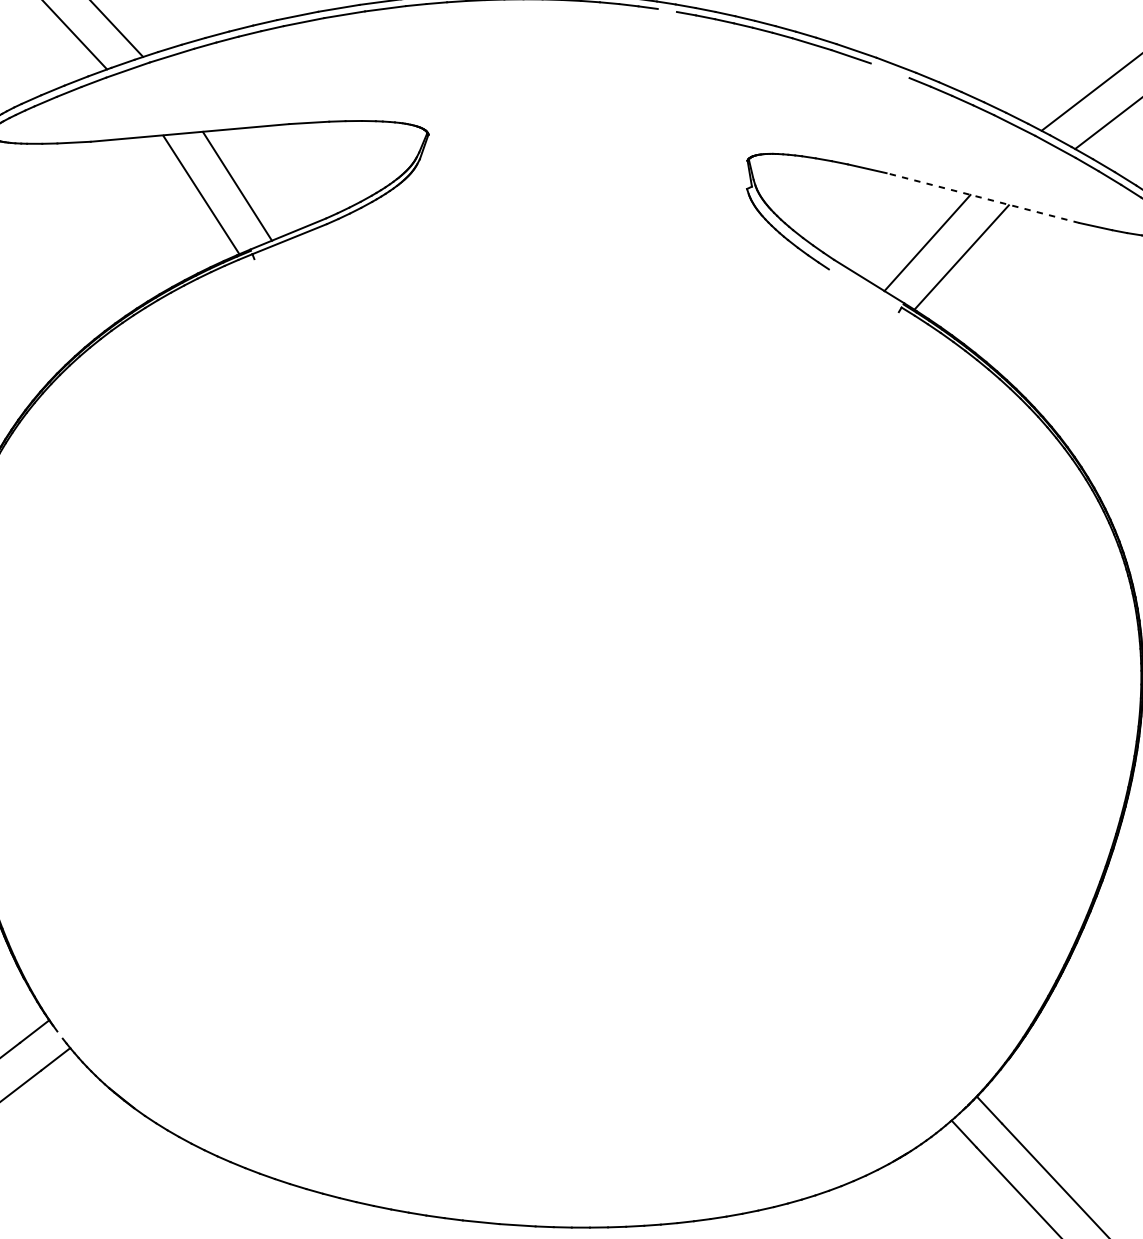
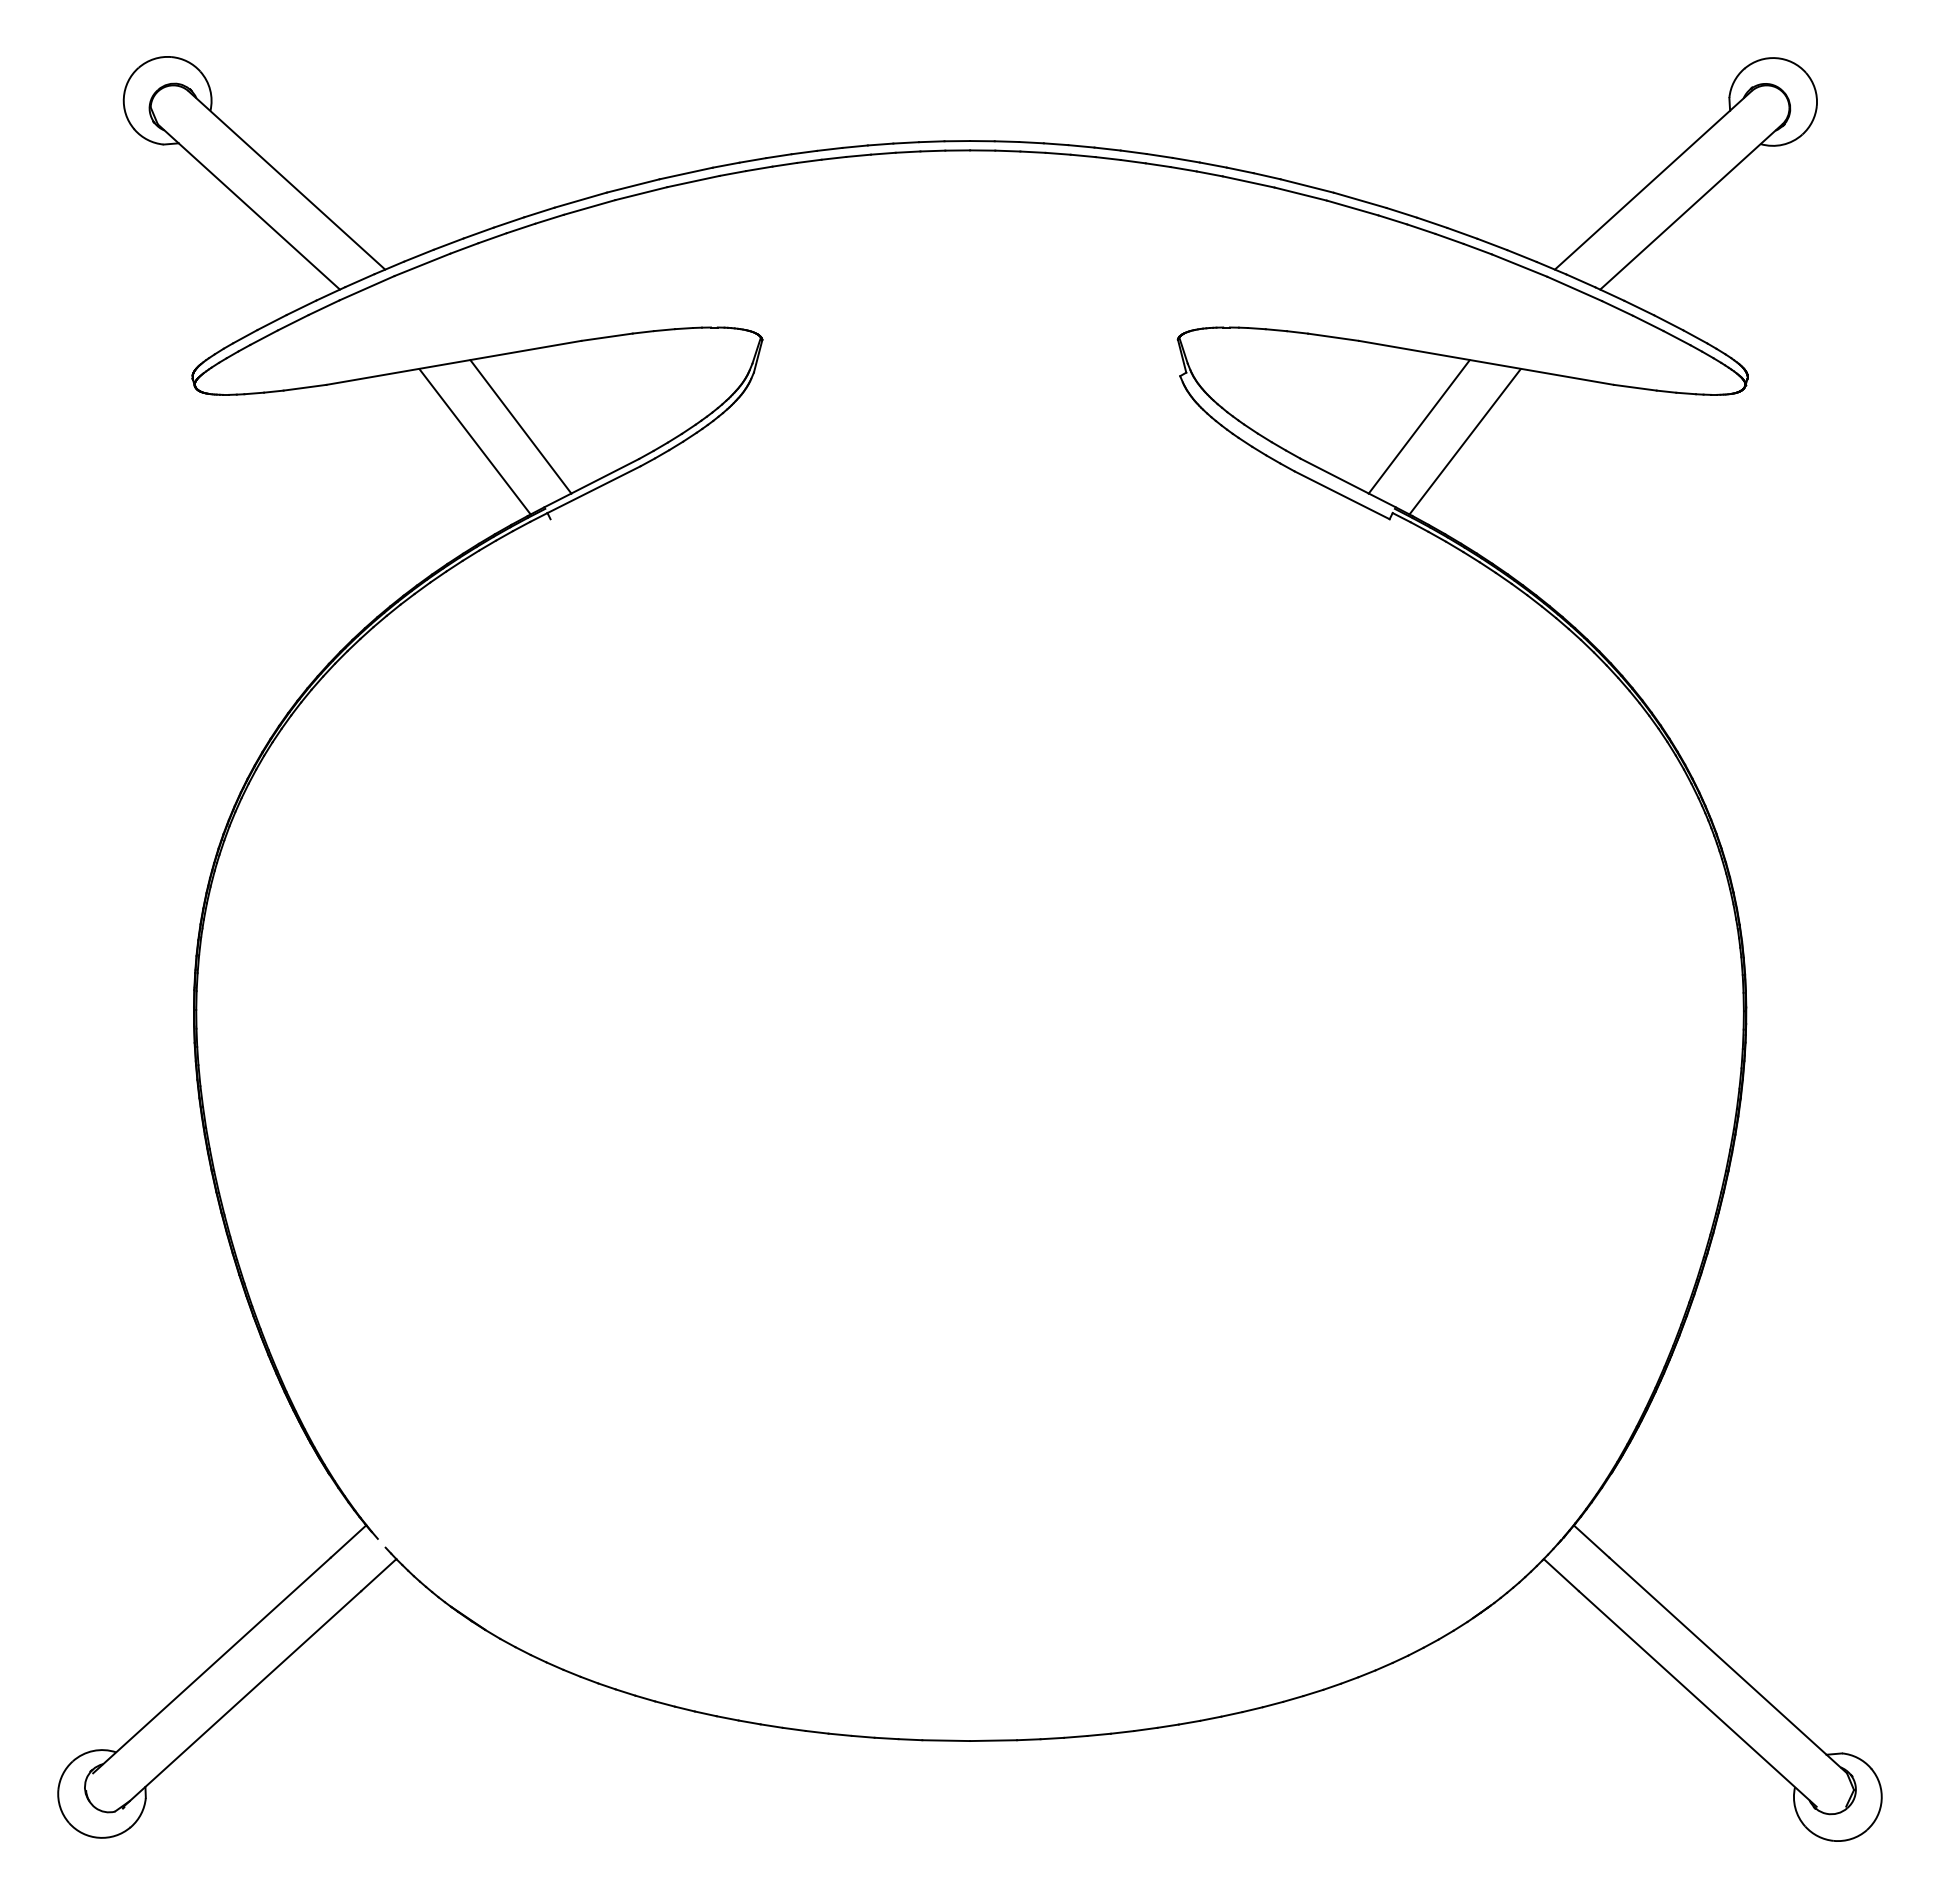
line: (666, 10) -> (1057, 153), added
line: (890, 70) -> (1352, 207), added
line: (982, 197) -> (1485, 362), dashed -> solid
line: (863, 290) -> (1341, 495), added

